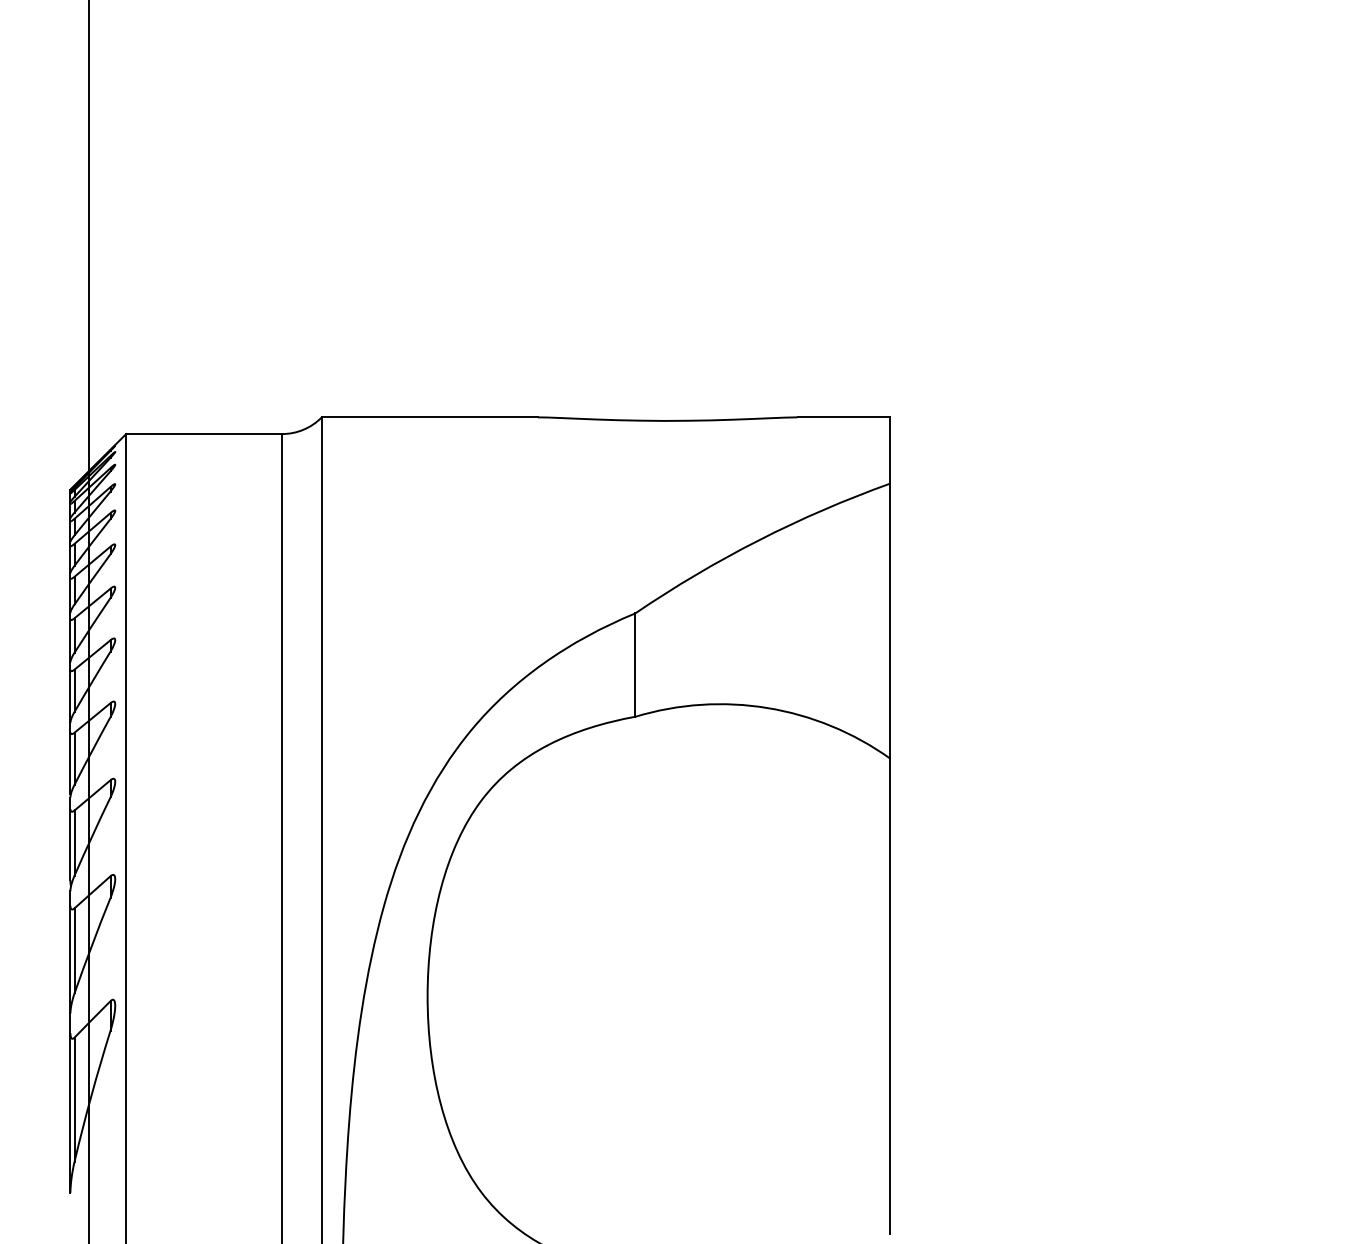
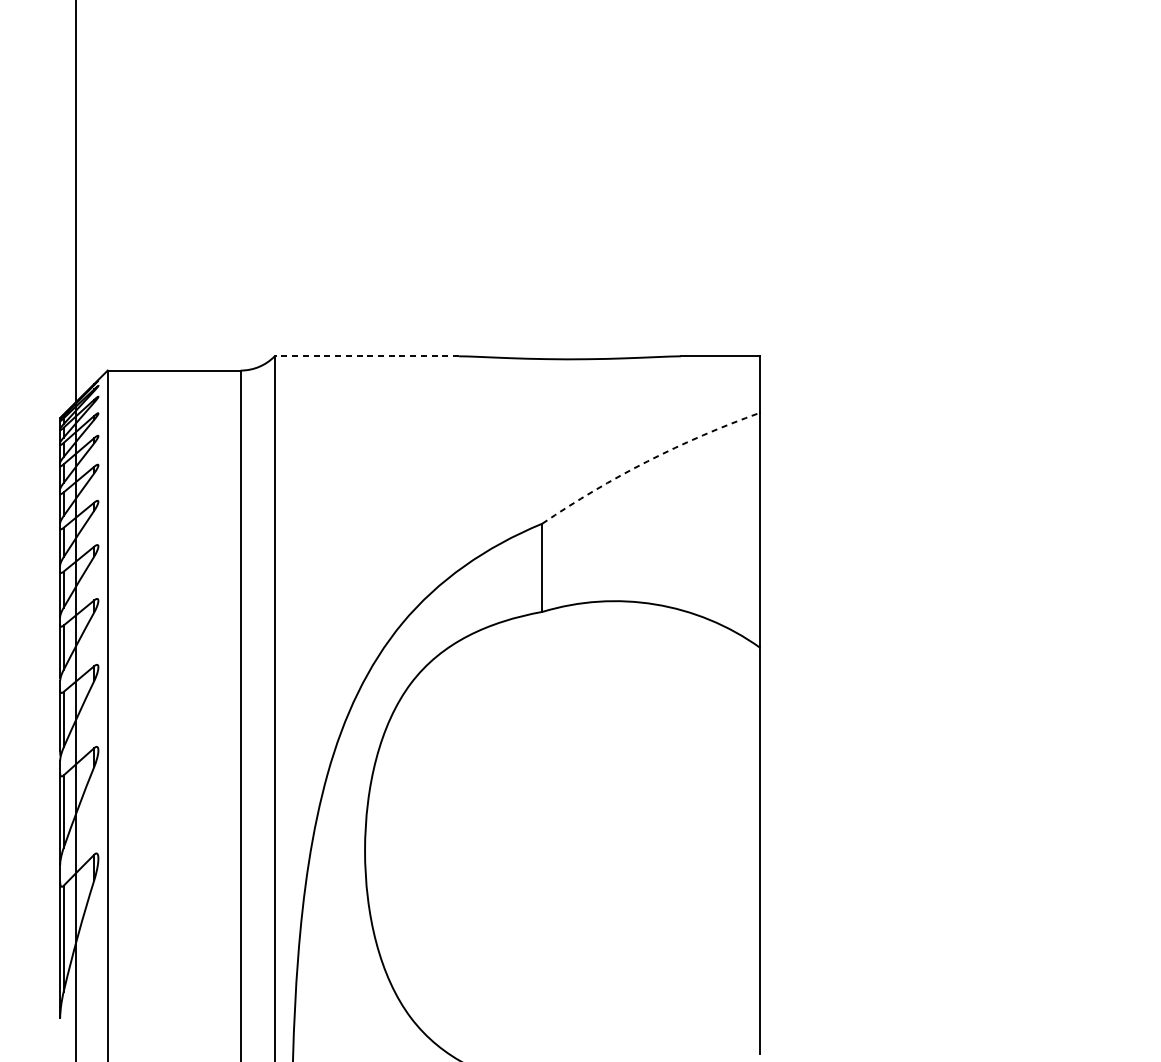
line: (429, 417) -> (366, 356), solid -> dashed
arc: (758, 540) -> (647, 461), solid -> dashed

